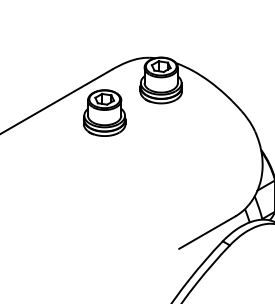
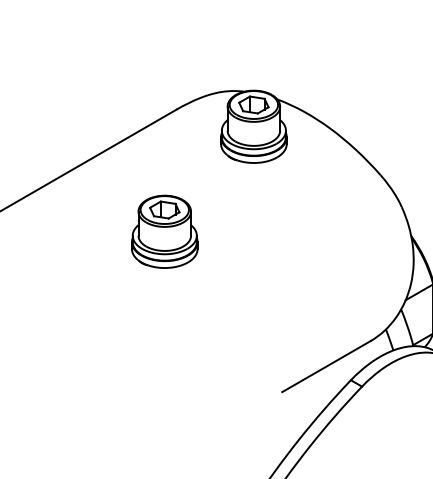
part: (104, 112) -> (164, 230), moved

